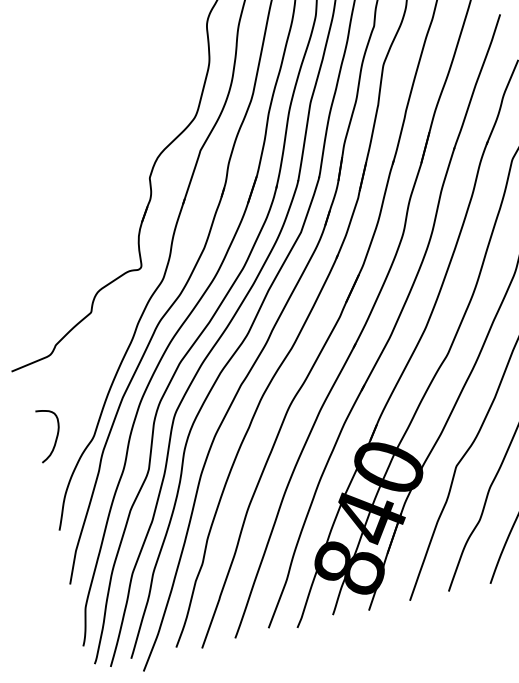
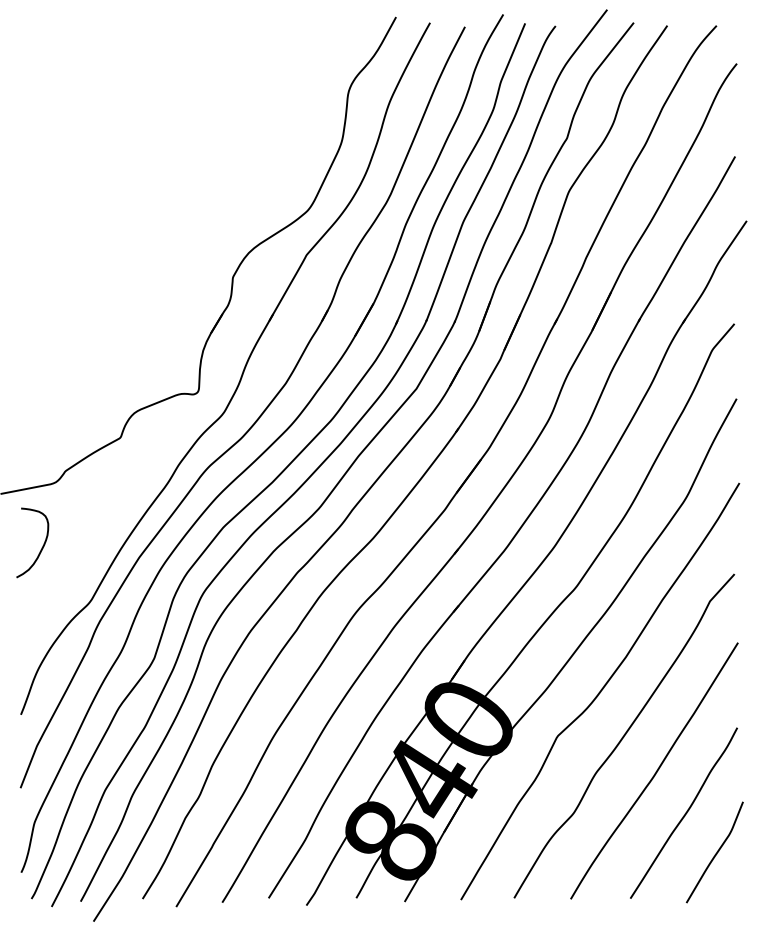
curve: (56, 437) -> (41, 547), moved

